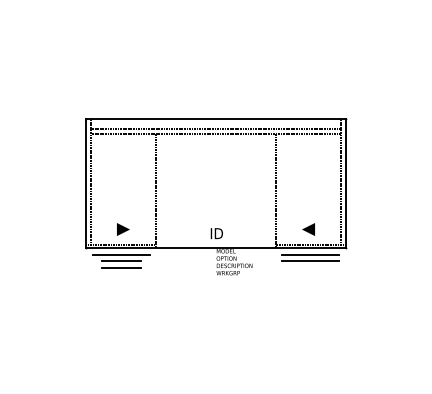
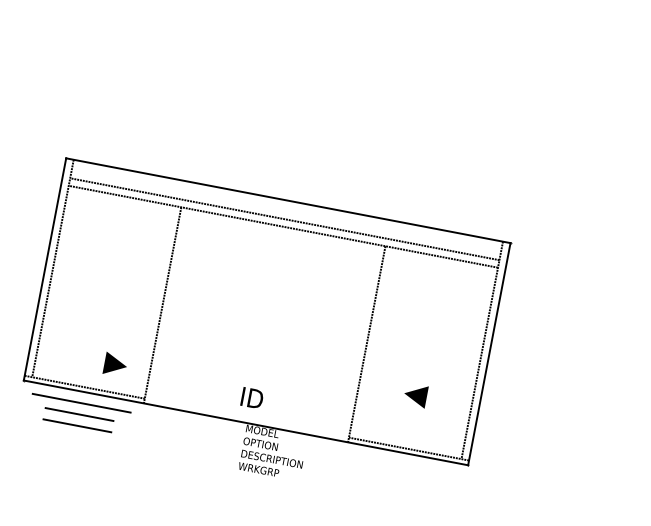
line: (123, 229) -> (115, 364), moved
line: (308, 229) -> (415, 395), moved
line: (310, 254) -> (405, 464), removed
line: (310, 261) -> (403, 476), removed

